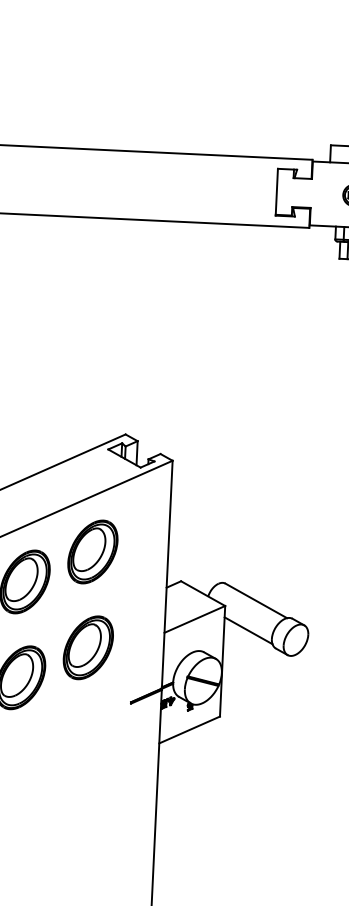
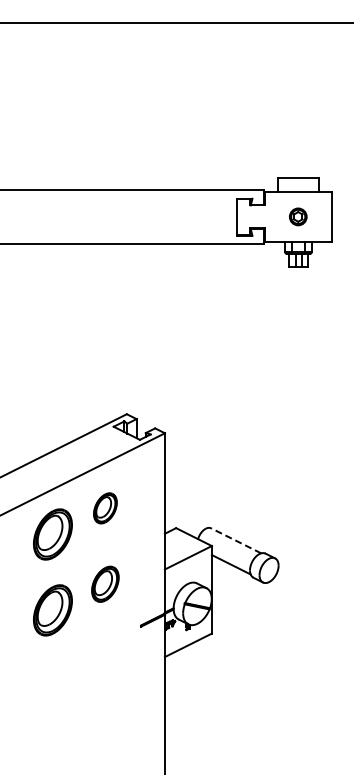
part: (93, 552) -> (105, 508), size x0.6
line: (256, 600) -> (236, 540), solid -> dashed
part: (88, 648) -> (105, 584), size x0.7

